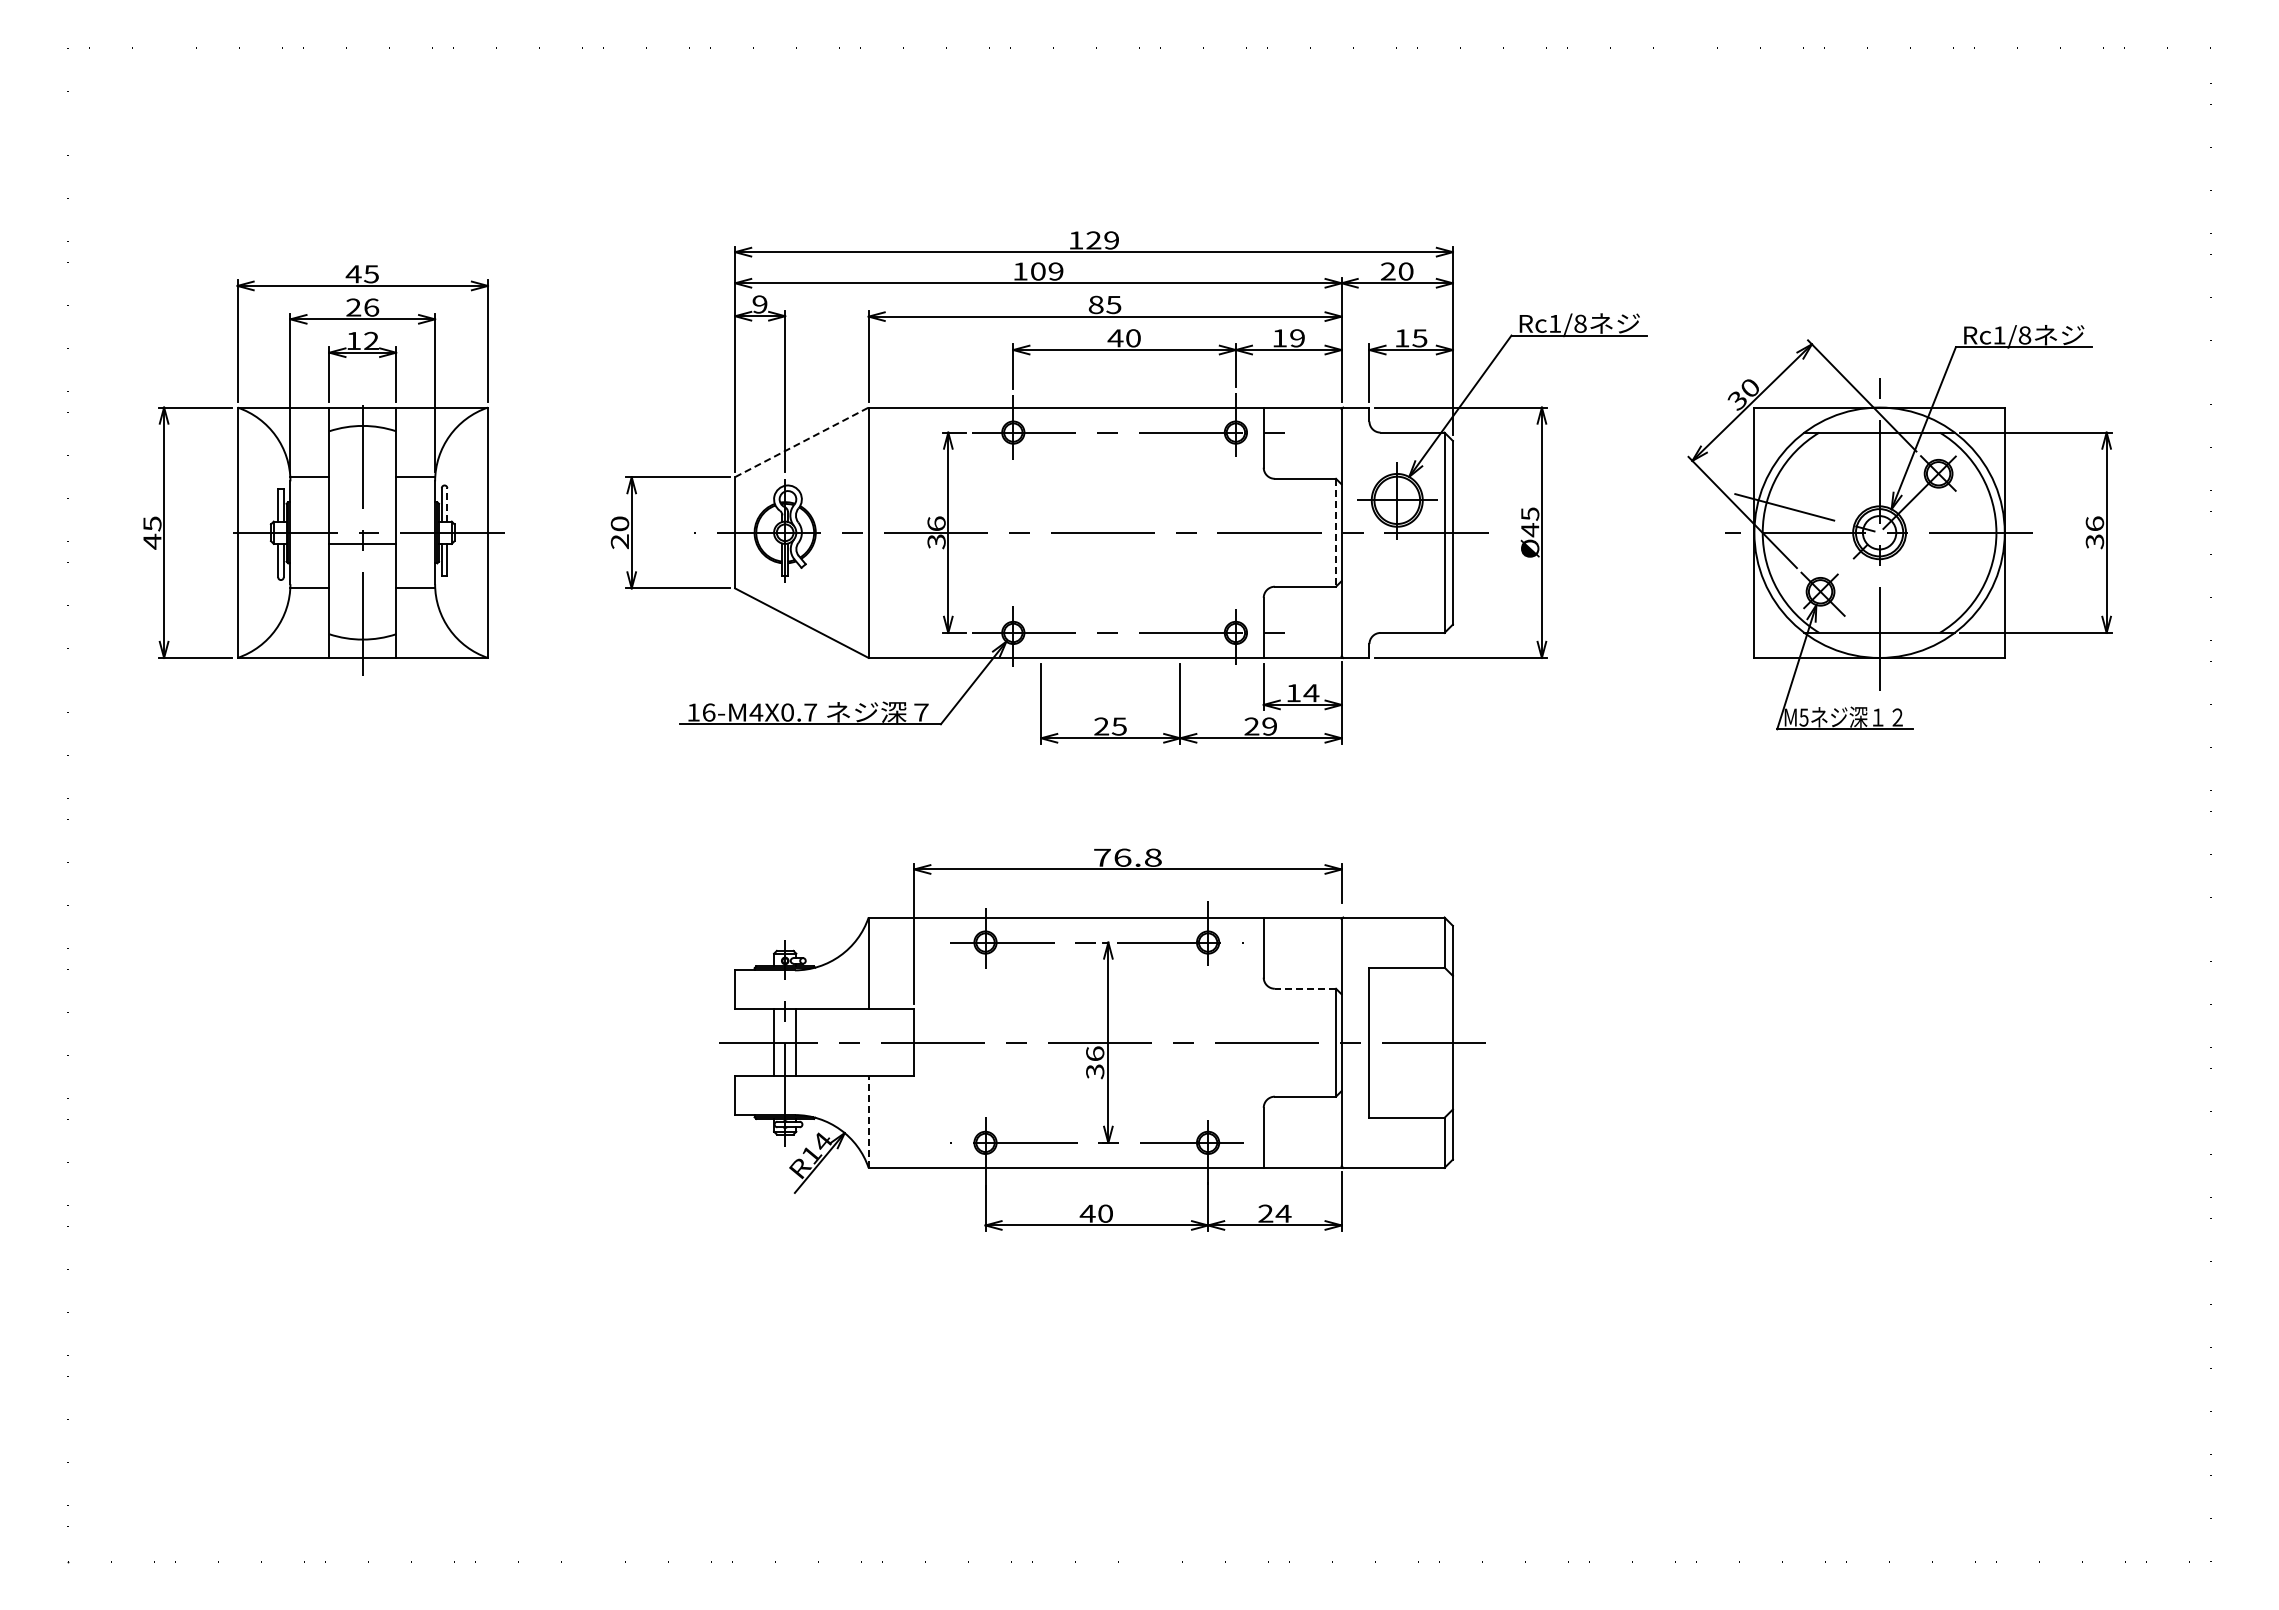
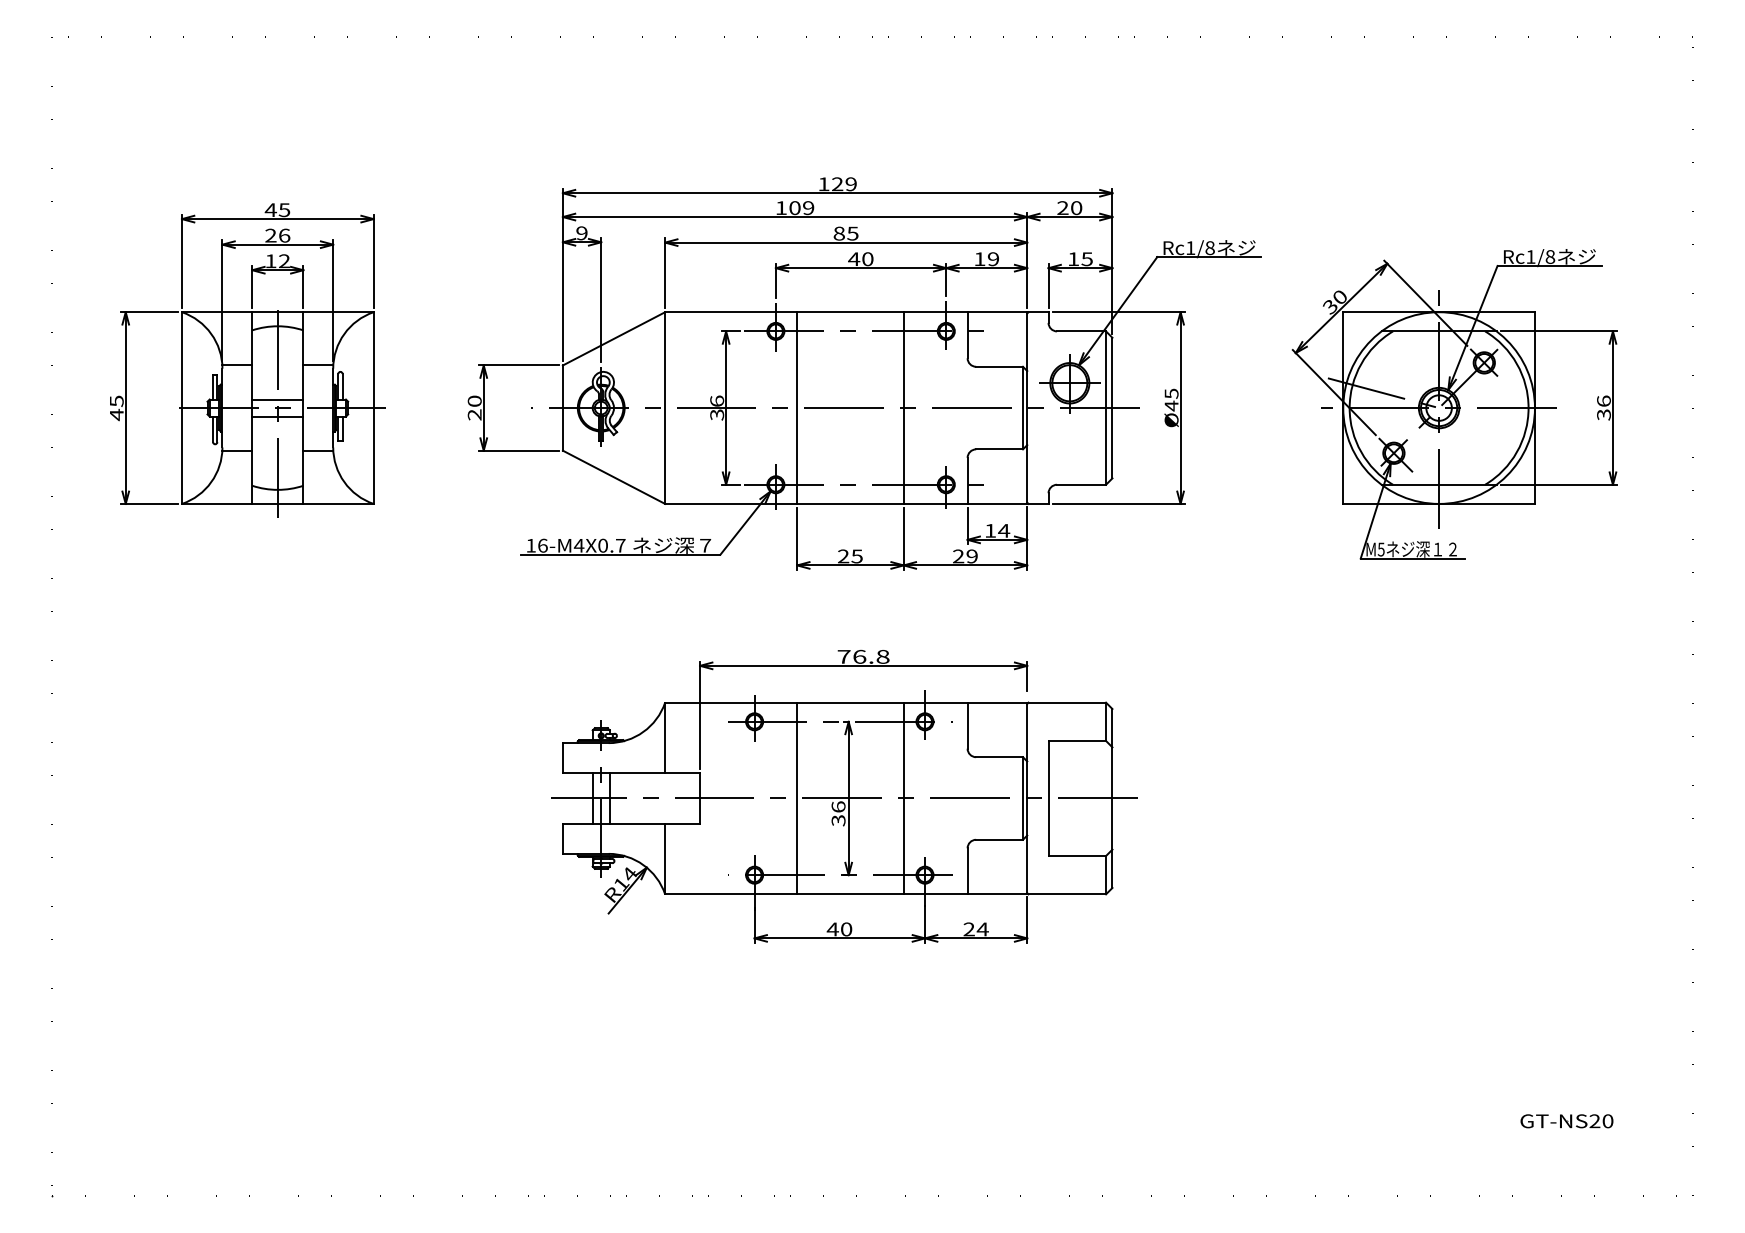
line: (802, 442) -> (614, 338), dashed -> solid
line: (447, 504) -> (342, 386), dashed -> solid
line: (362, 521) -> (277, 399), added
line: (1041, 532) -> (797, 407), added
line: (1180, 532) -> (903, 407), added
line: (1336, 532) -> (1023, 407), dashed -> solid
line: (1305, 988) -> (999, 756), dashed -> solid
line: (1041, 1042) -> (797, 798), added
line: (1180, 1042) -> (903, 798), added
line: (868, 1122) -> (665, 859), dashed -> solid
part: (2046, 1464) -> (1566, 1121), added

